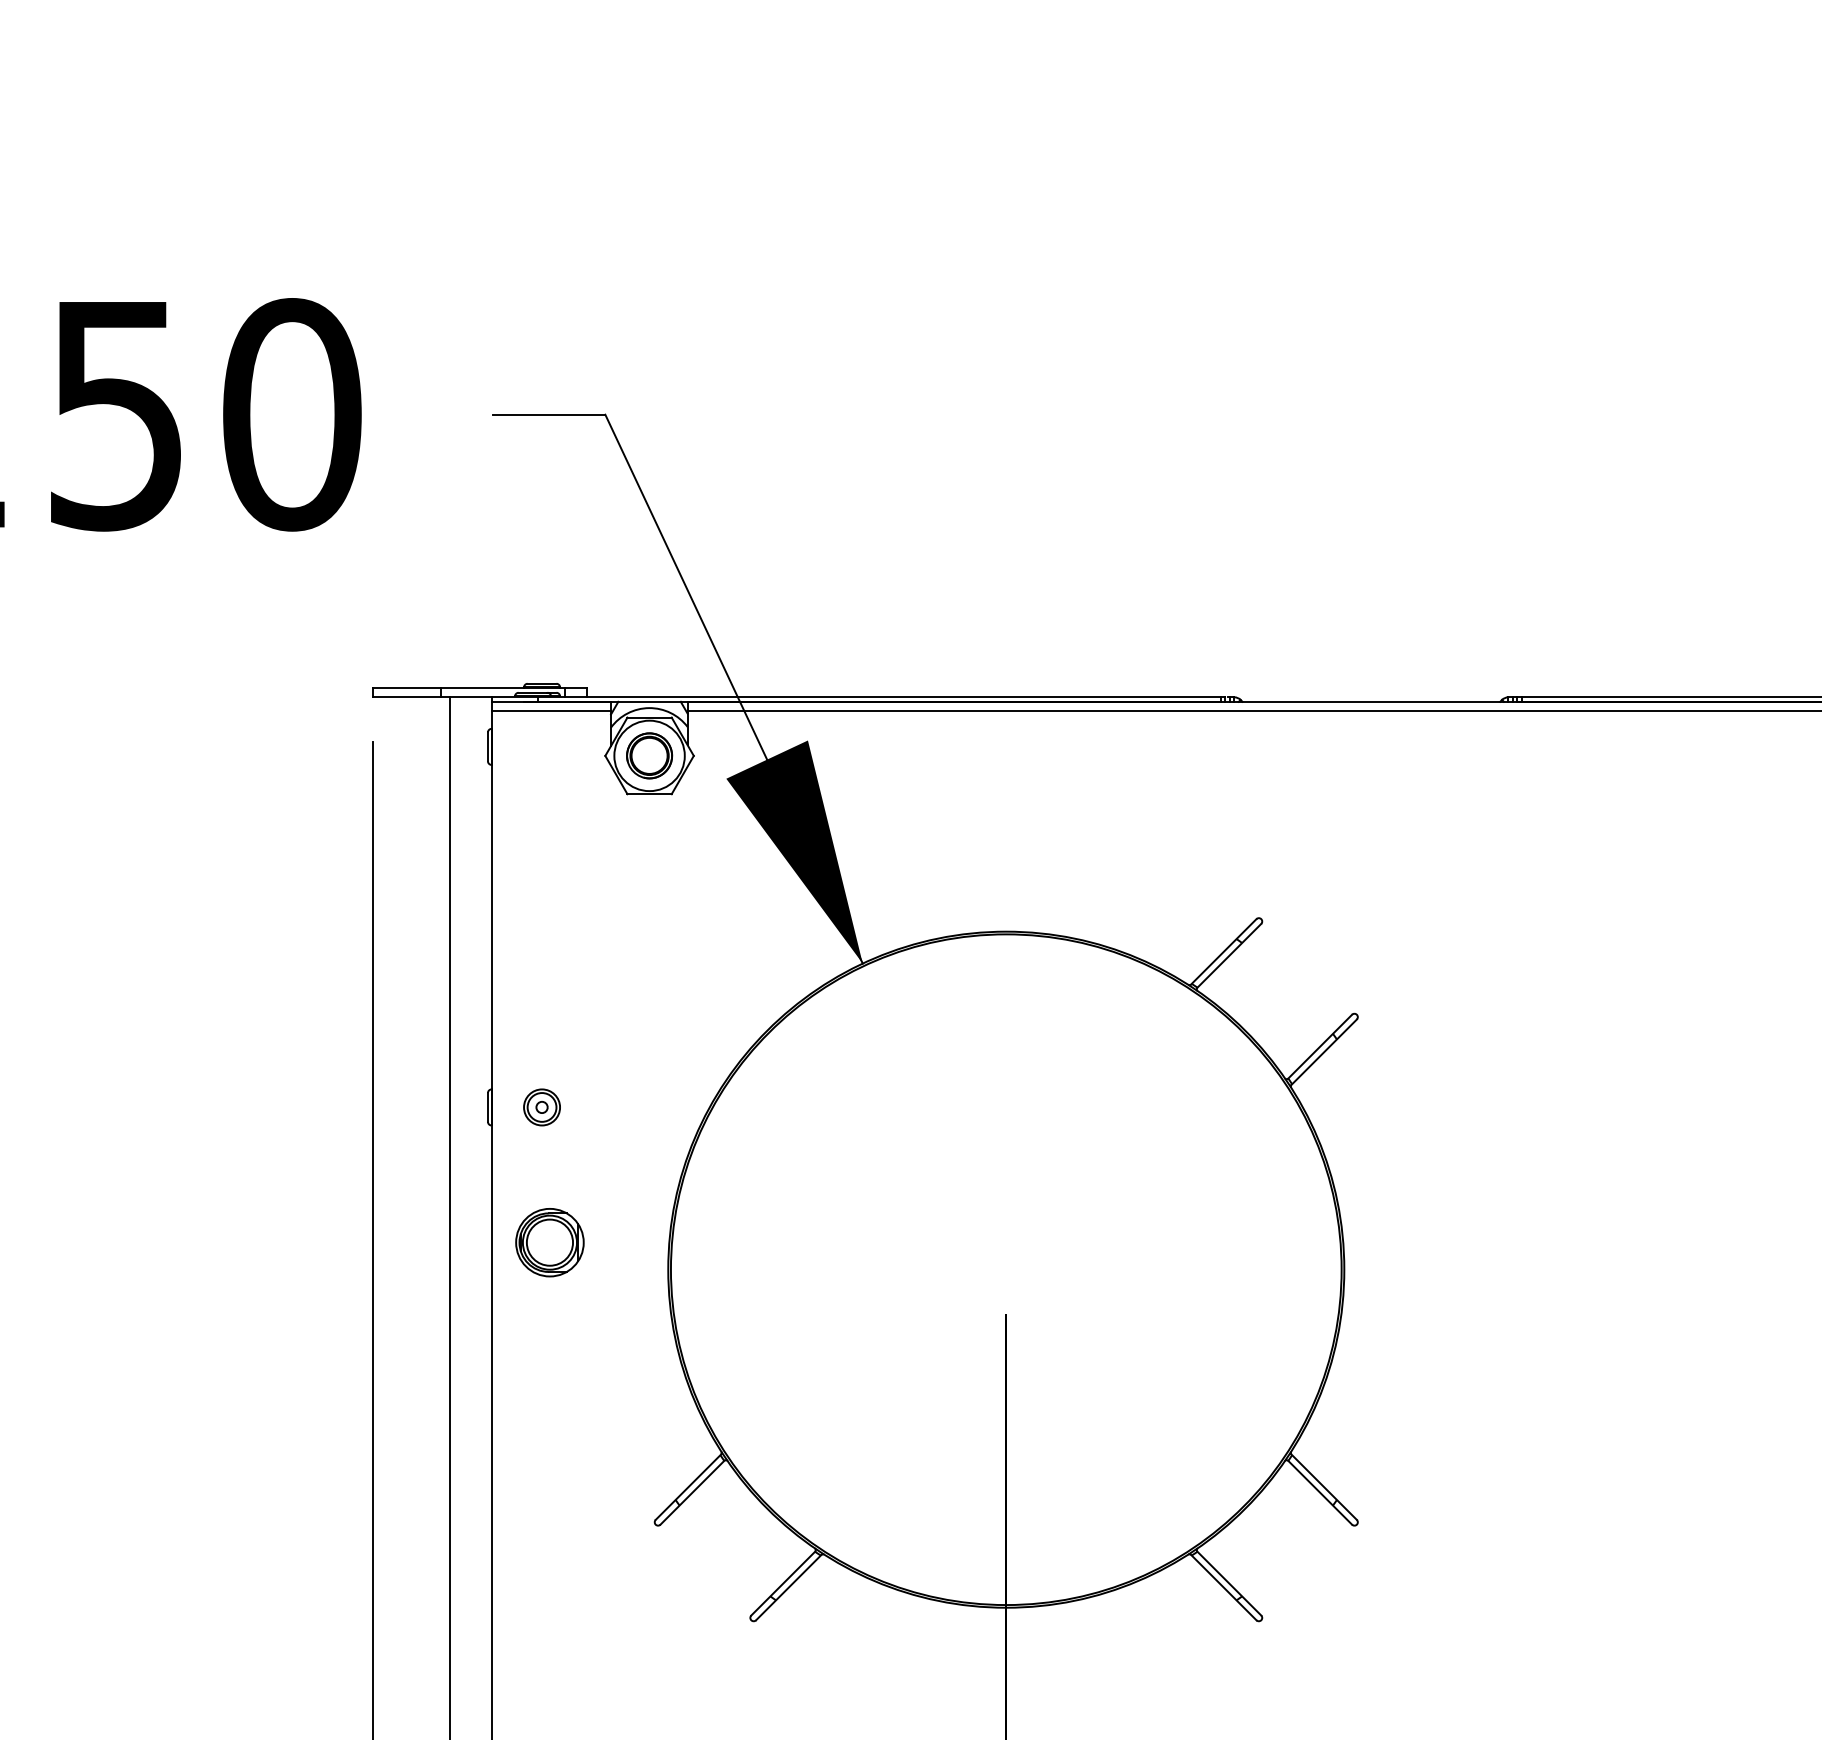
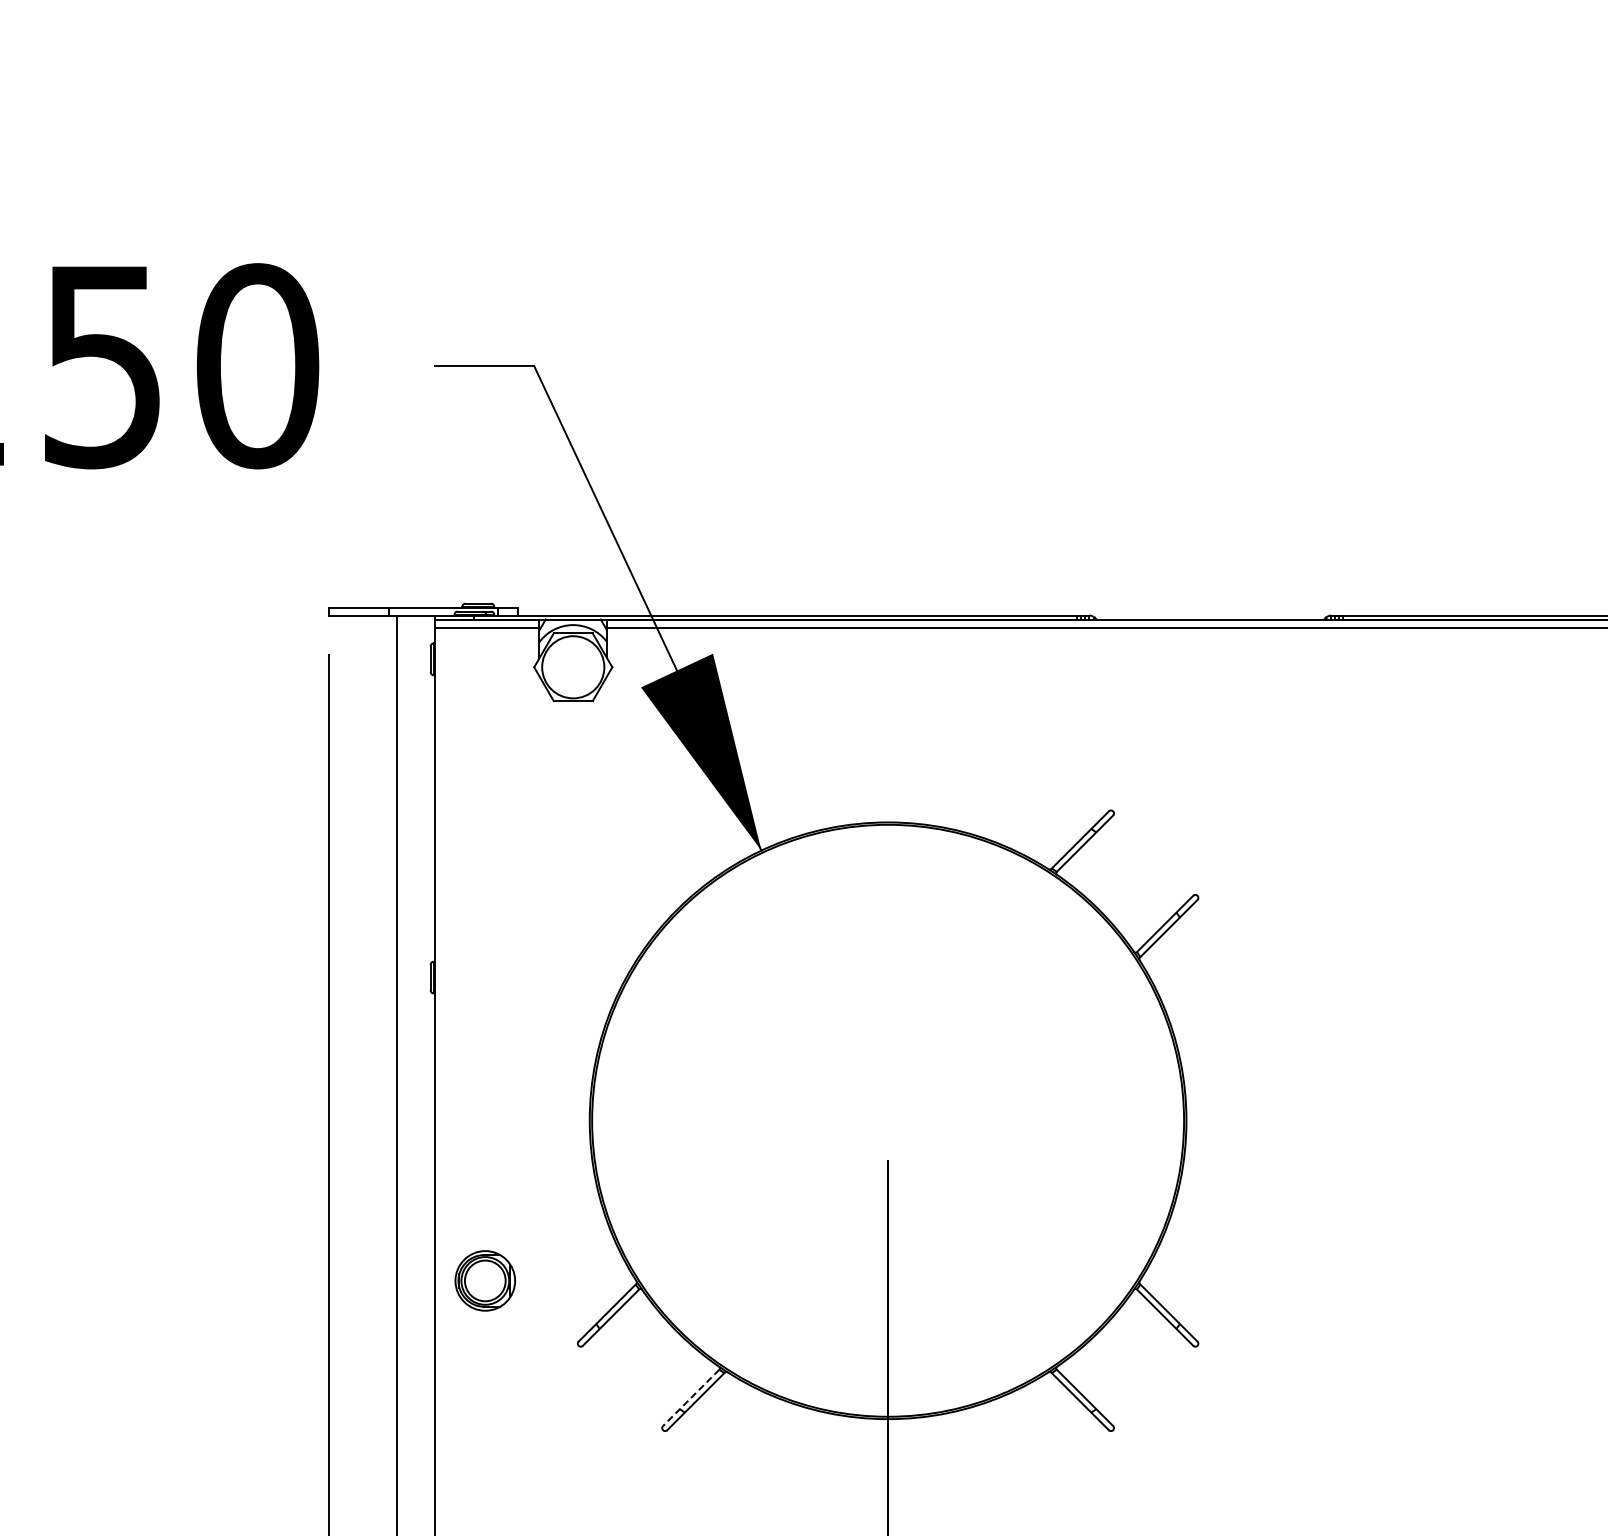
part: (649, 756) -> (573, 667), removed
part: (542, 1107) -> (478, 977), removed
part: (549, 1242) -> (484, 1280), moved
line: (783, 1583) -> (691, 1397), solid -> dashed

